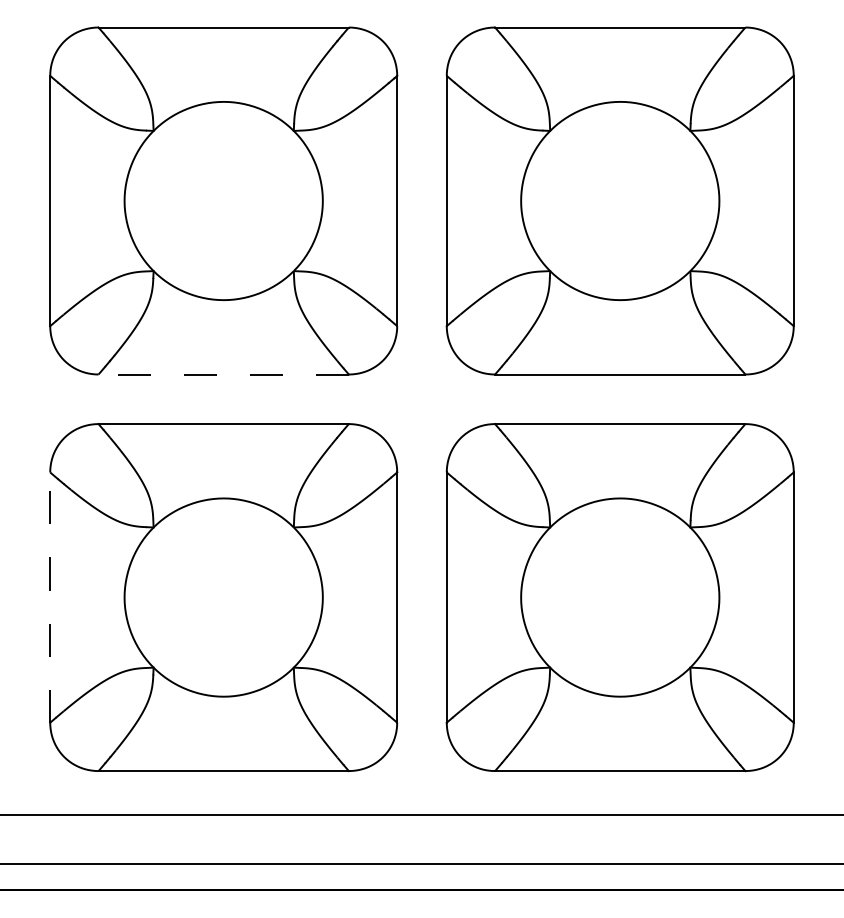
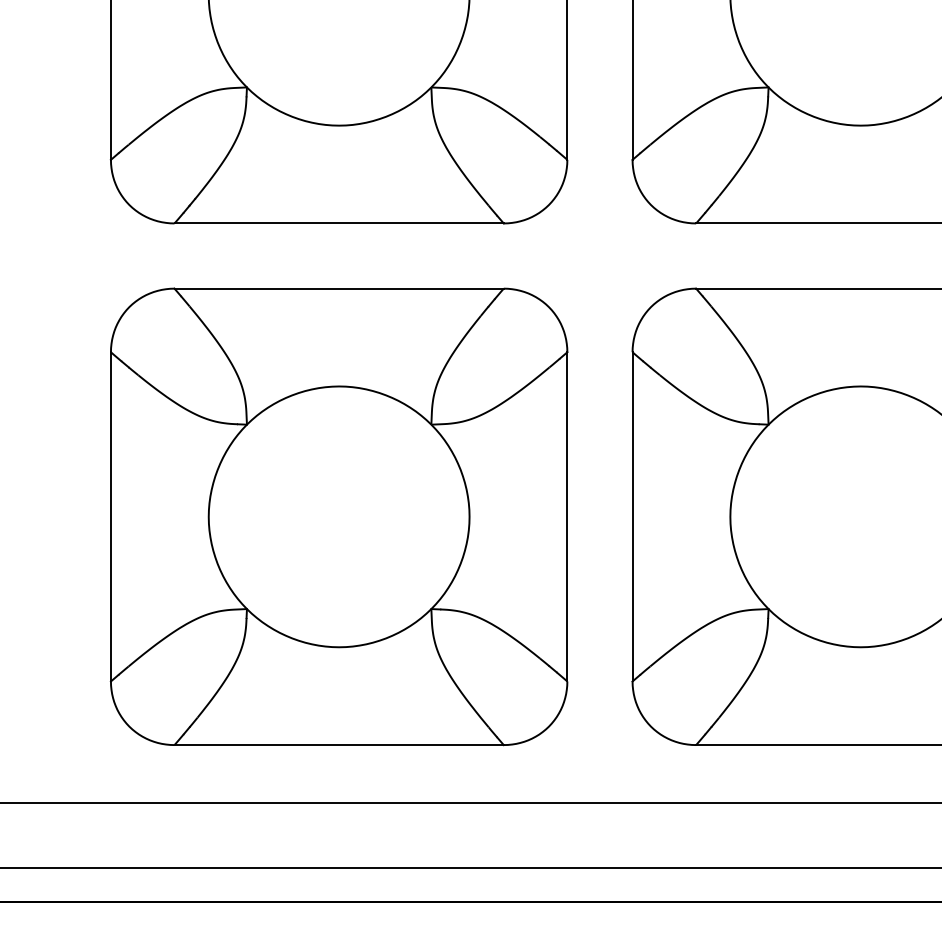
line: (223, 374) -> (338, 223), dashed -> solid
line: (50, 597) -> (111, 516), dashed -> solid

